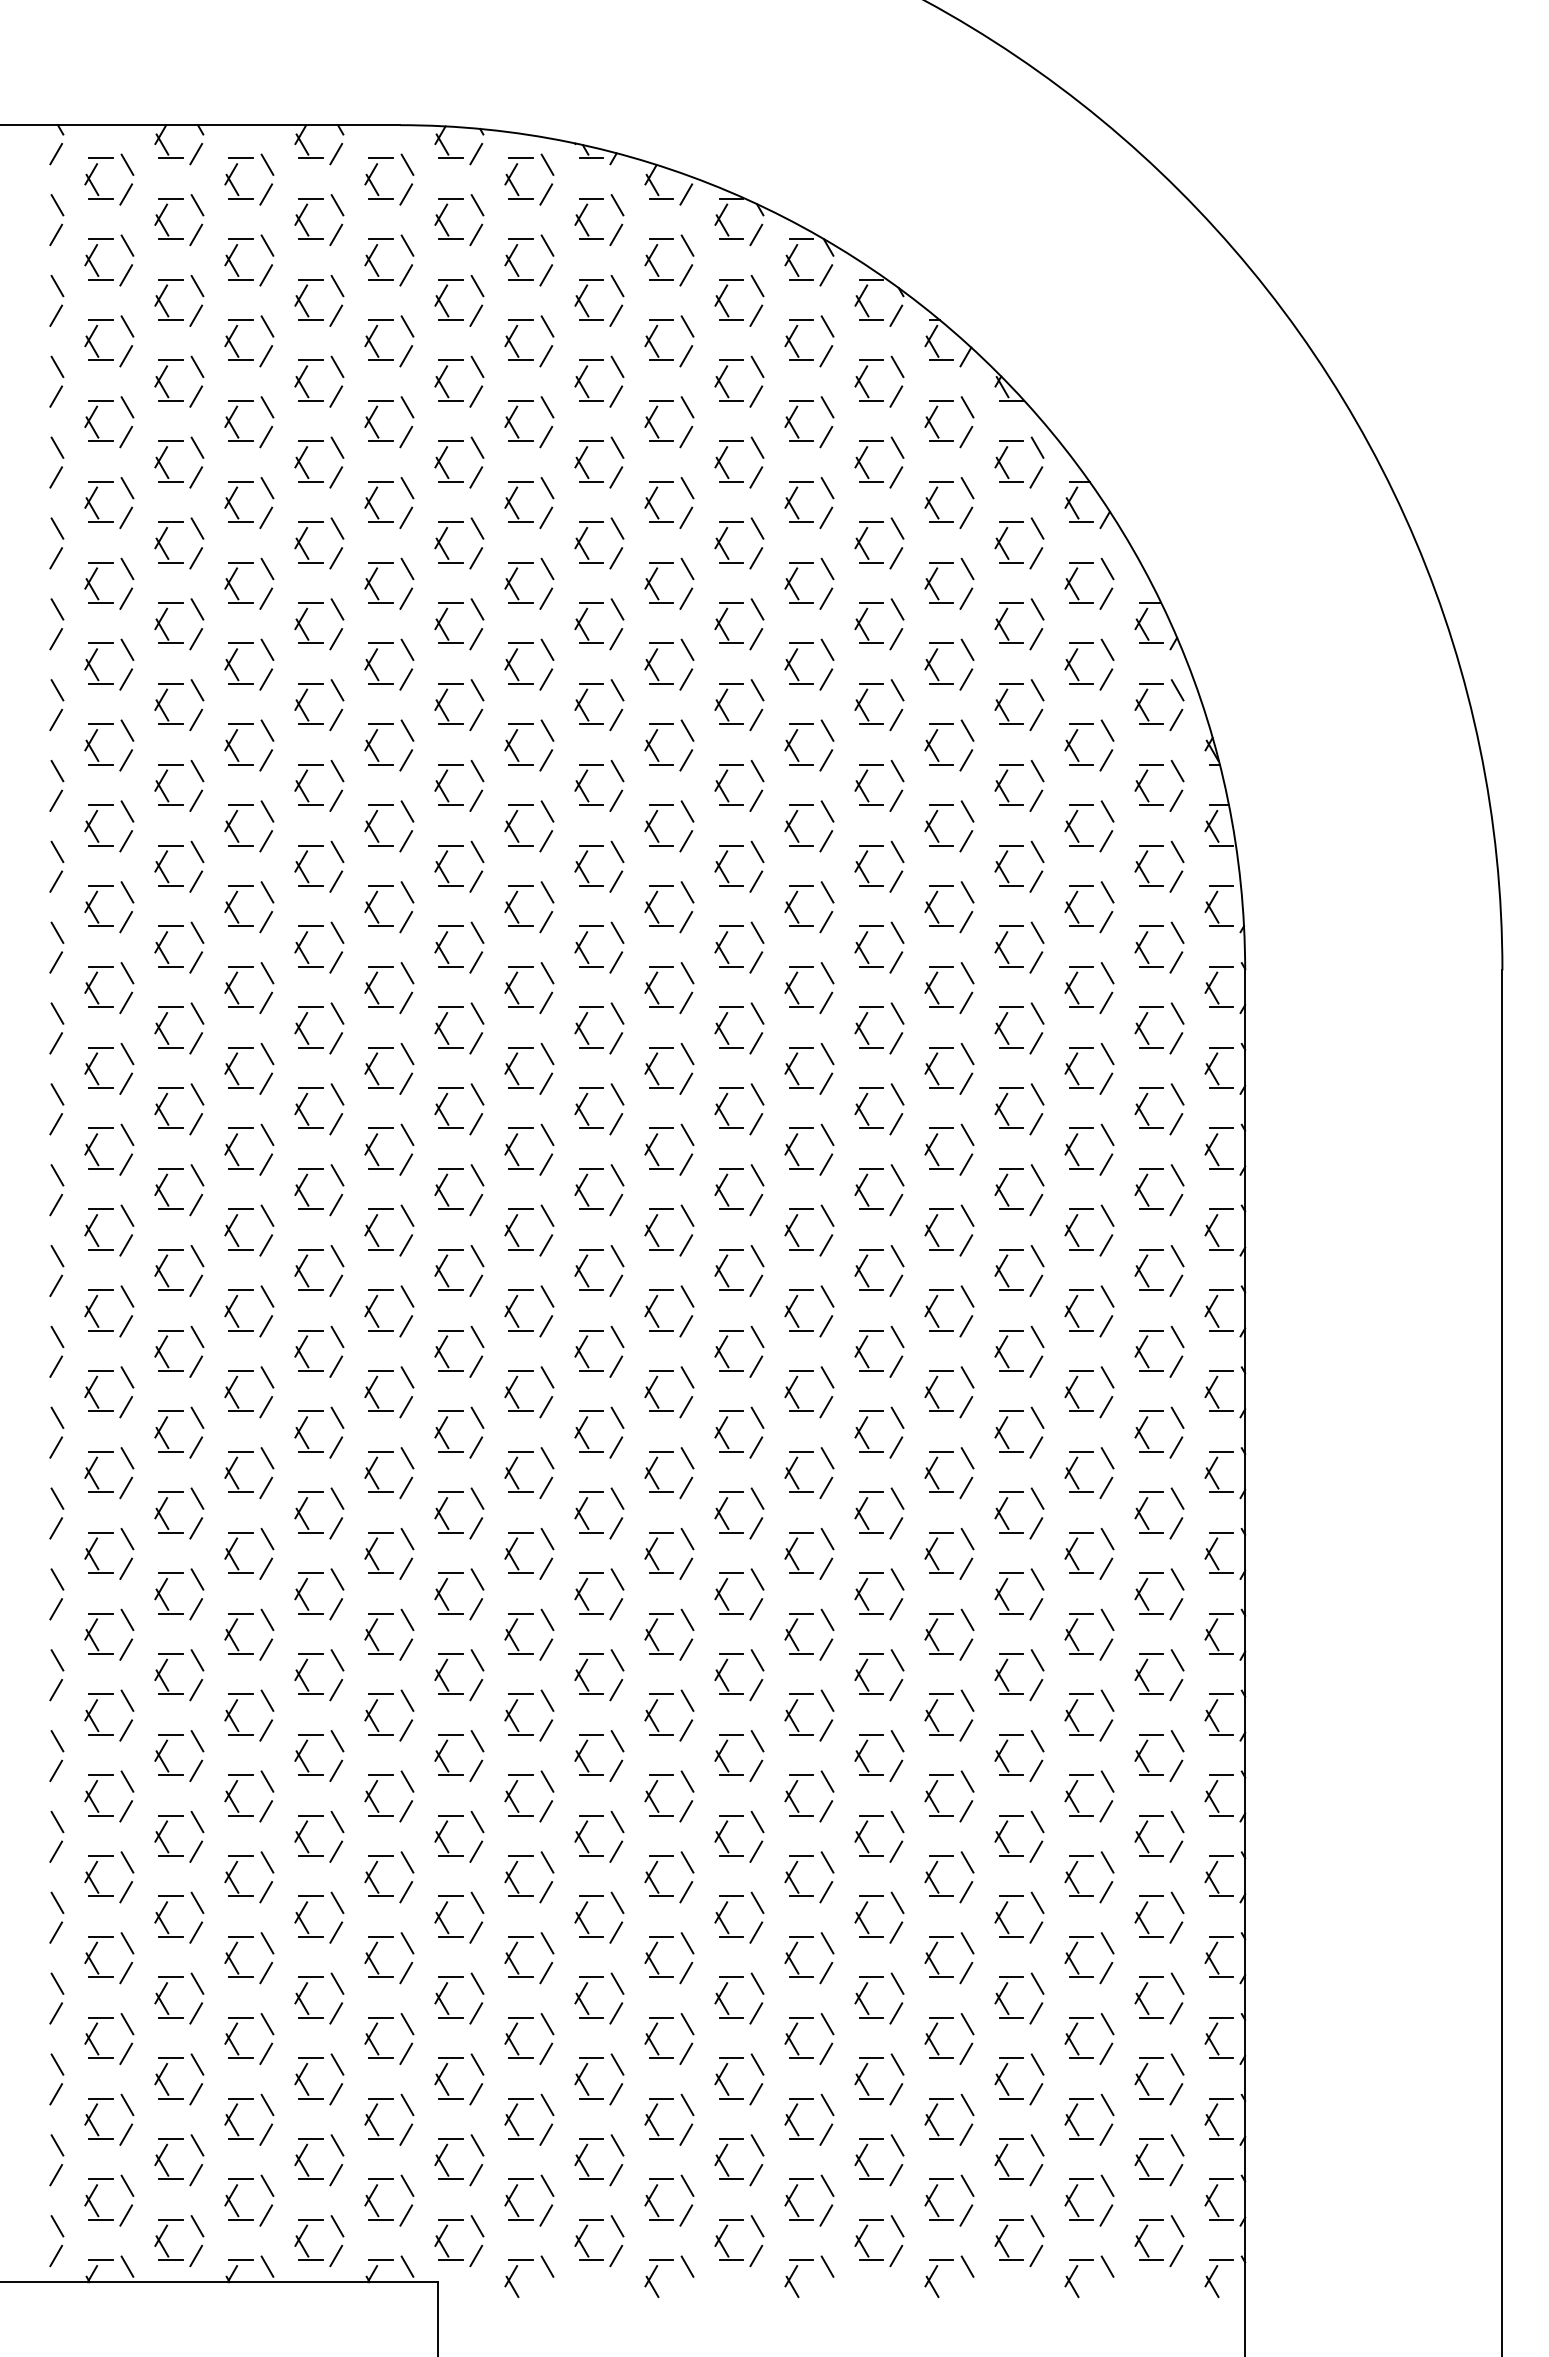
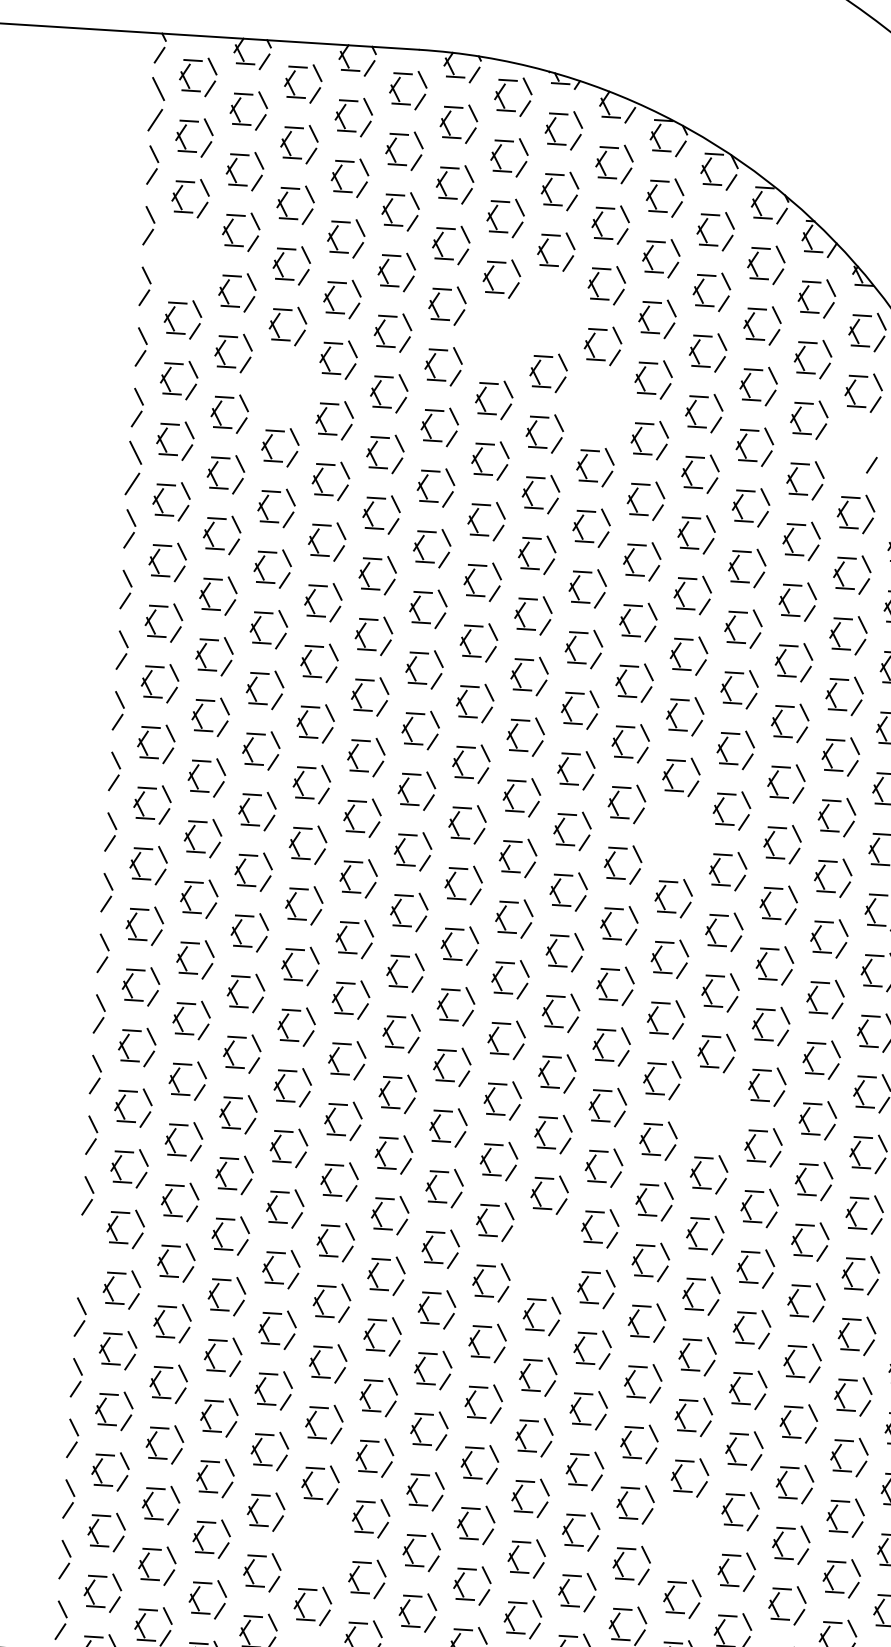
part: (56, 220) -> (156, 105), size x1.4
part: (95, 430) -> (176, 264), removed
part: (585, 470) -> (541, 317), removed
part: (514, 509) -> (486, 343), removed
part: (236, 593) -> (274, 393), removed
part: (656, 593) -> (589, 413), removed
part: (1006, 612) -> (850, 443), removed
part: (56, 705) -> (133, 468), size x1.4
part: (796, 1159) -> (667, 844), removed
part: (865, 1521) -> (702, 1118), removed
part: (655, 1723) -> (535, 1260), removed
part: (56, 1756) -> (84, 1257), removed
part: (865, 2087) -> (675, 1543), removed
part: (376, 2129) -> (306, 1551), removed

